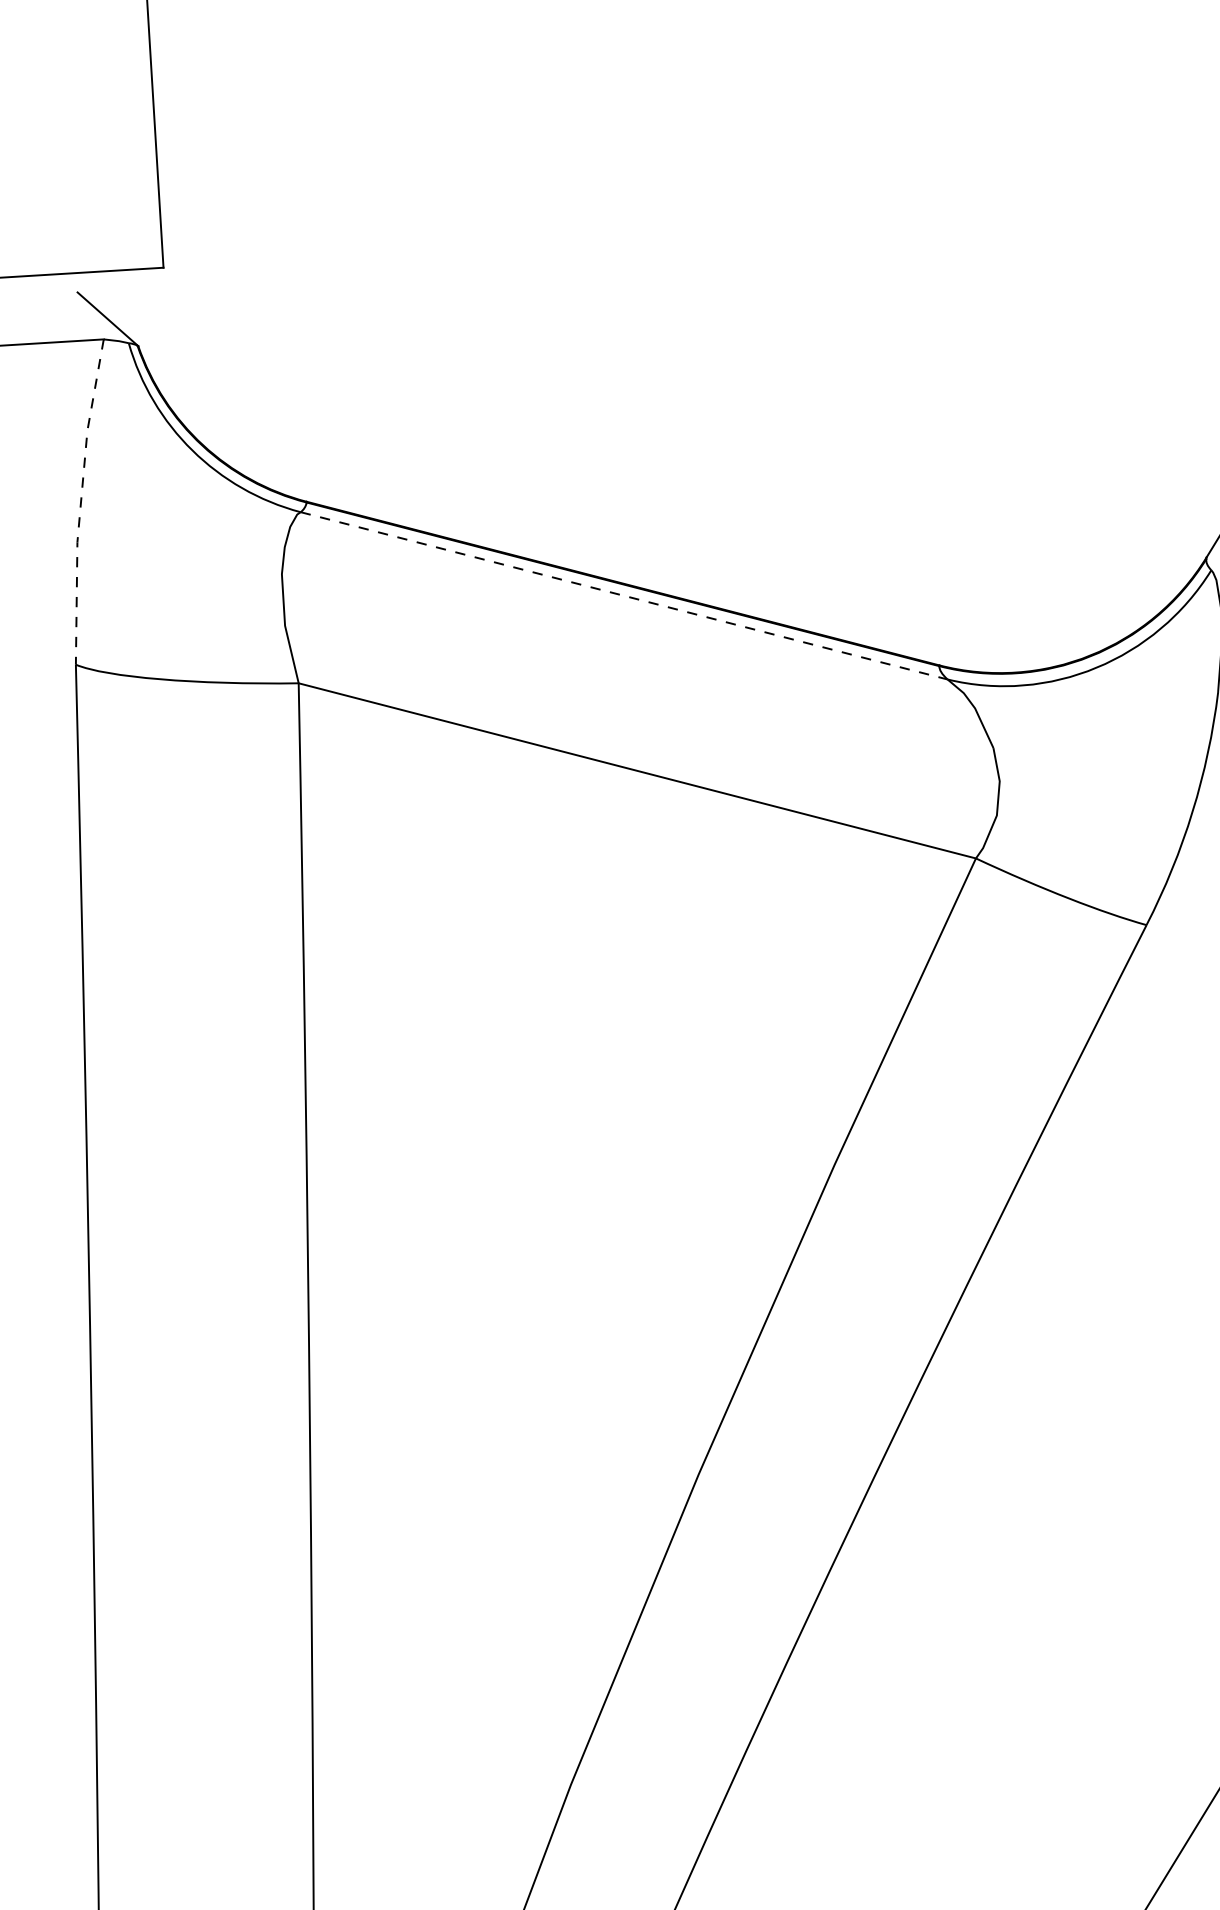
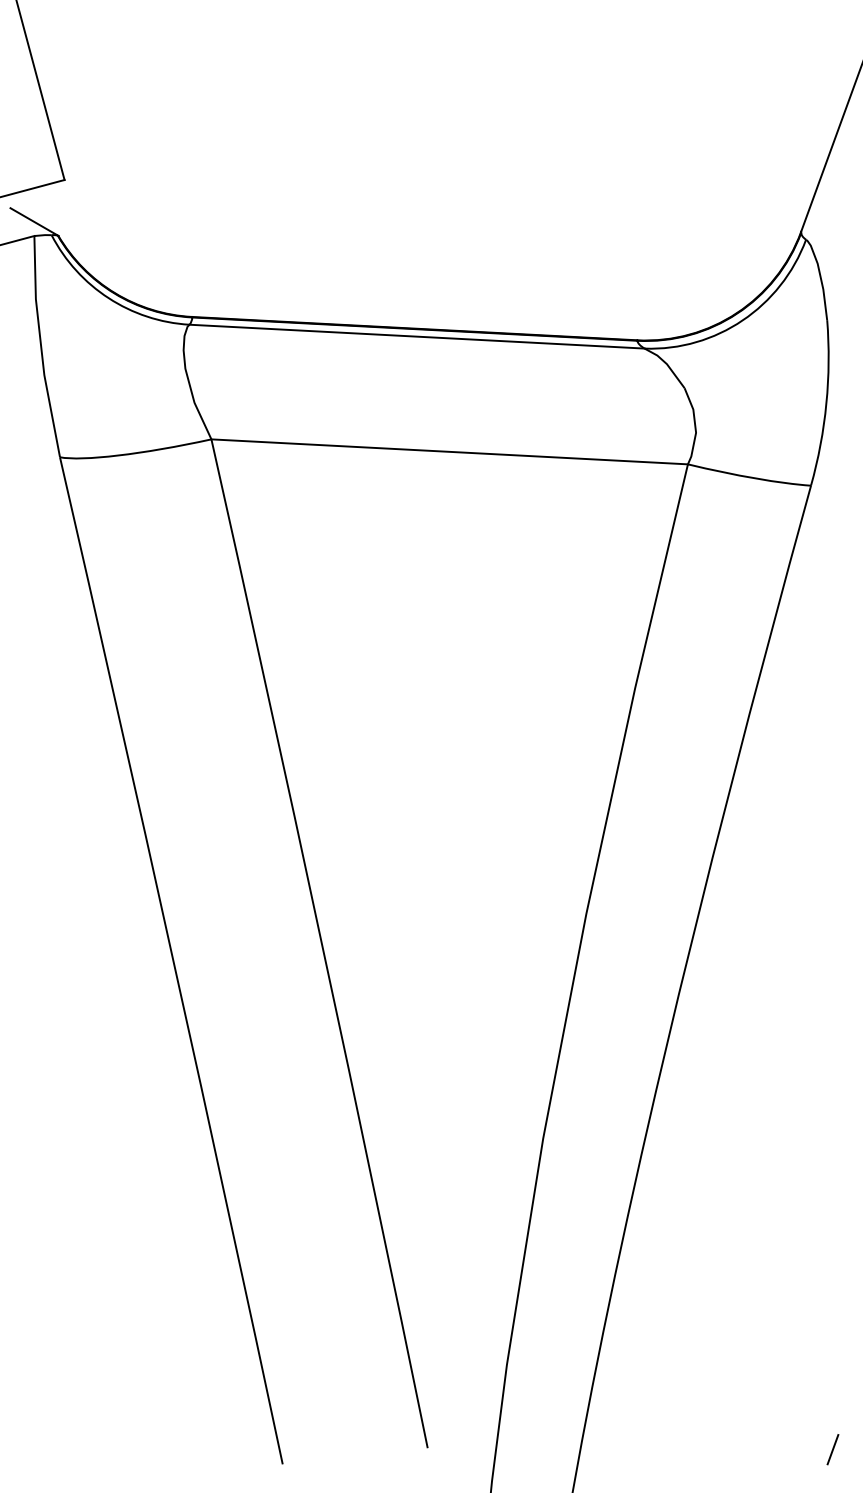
line: (81, 501) -> (41, 347), dashed -> solid
line: (624, 595) -> (417, 336), dashed -> solid

